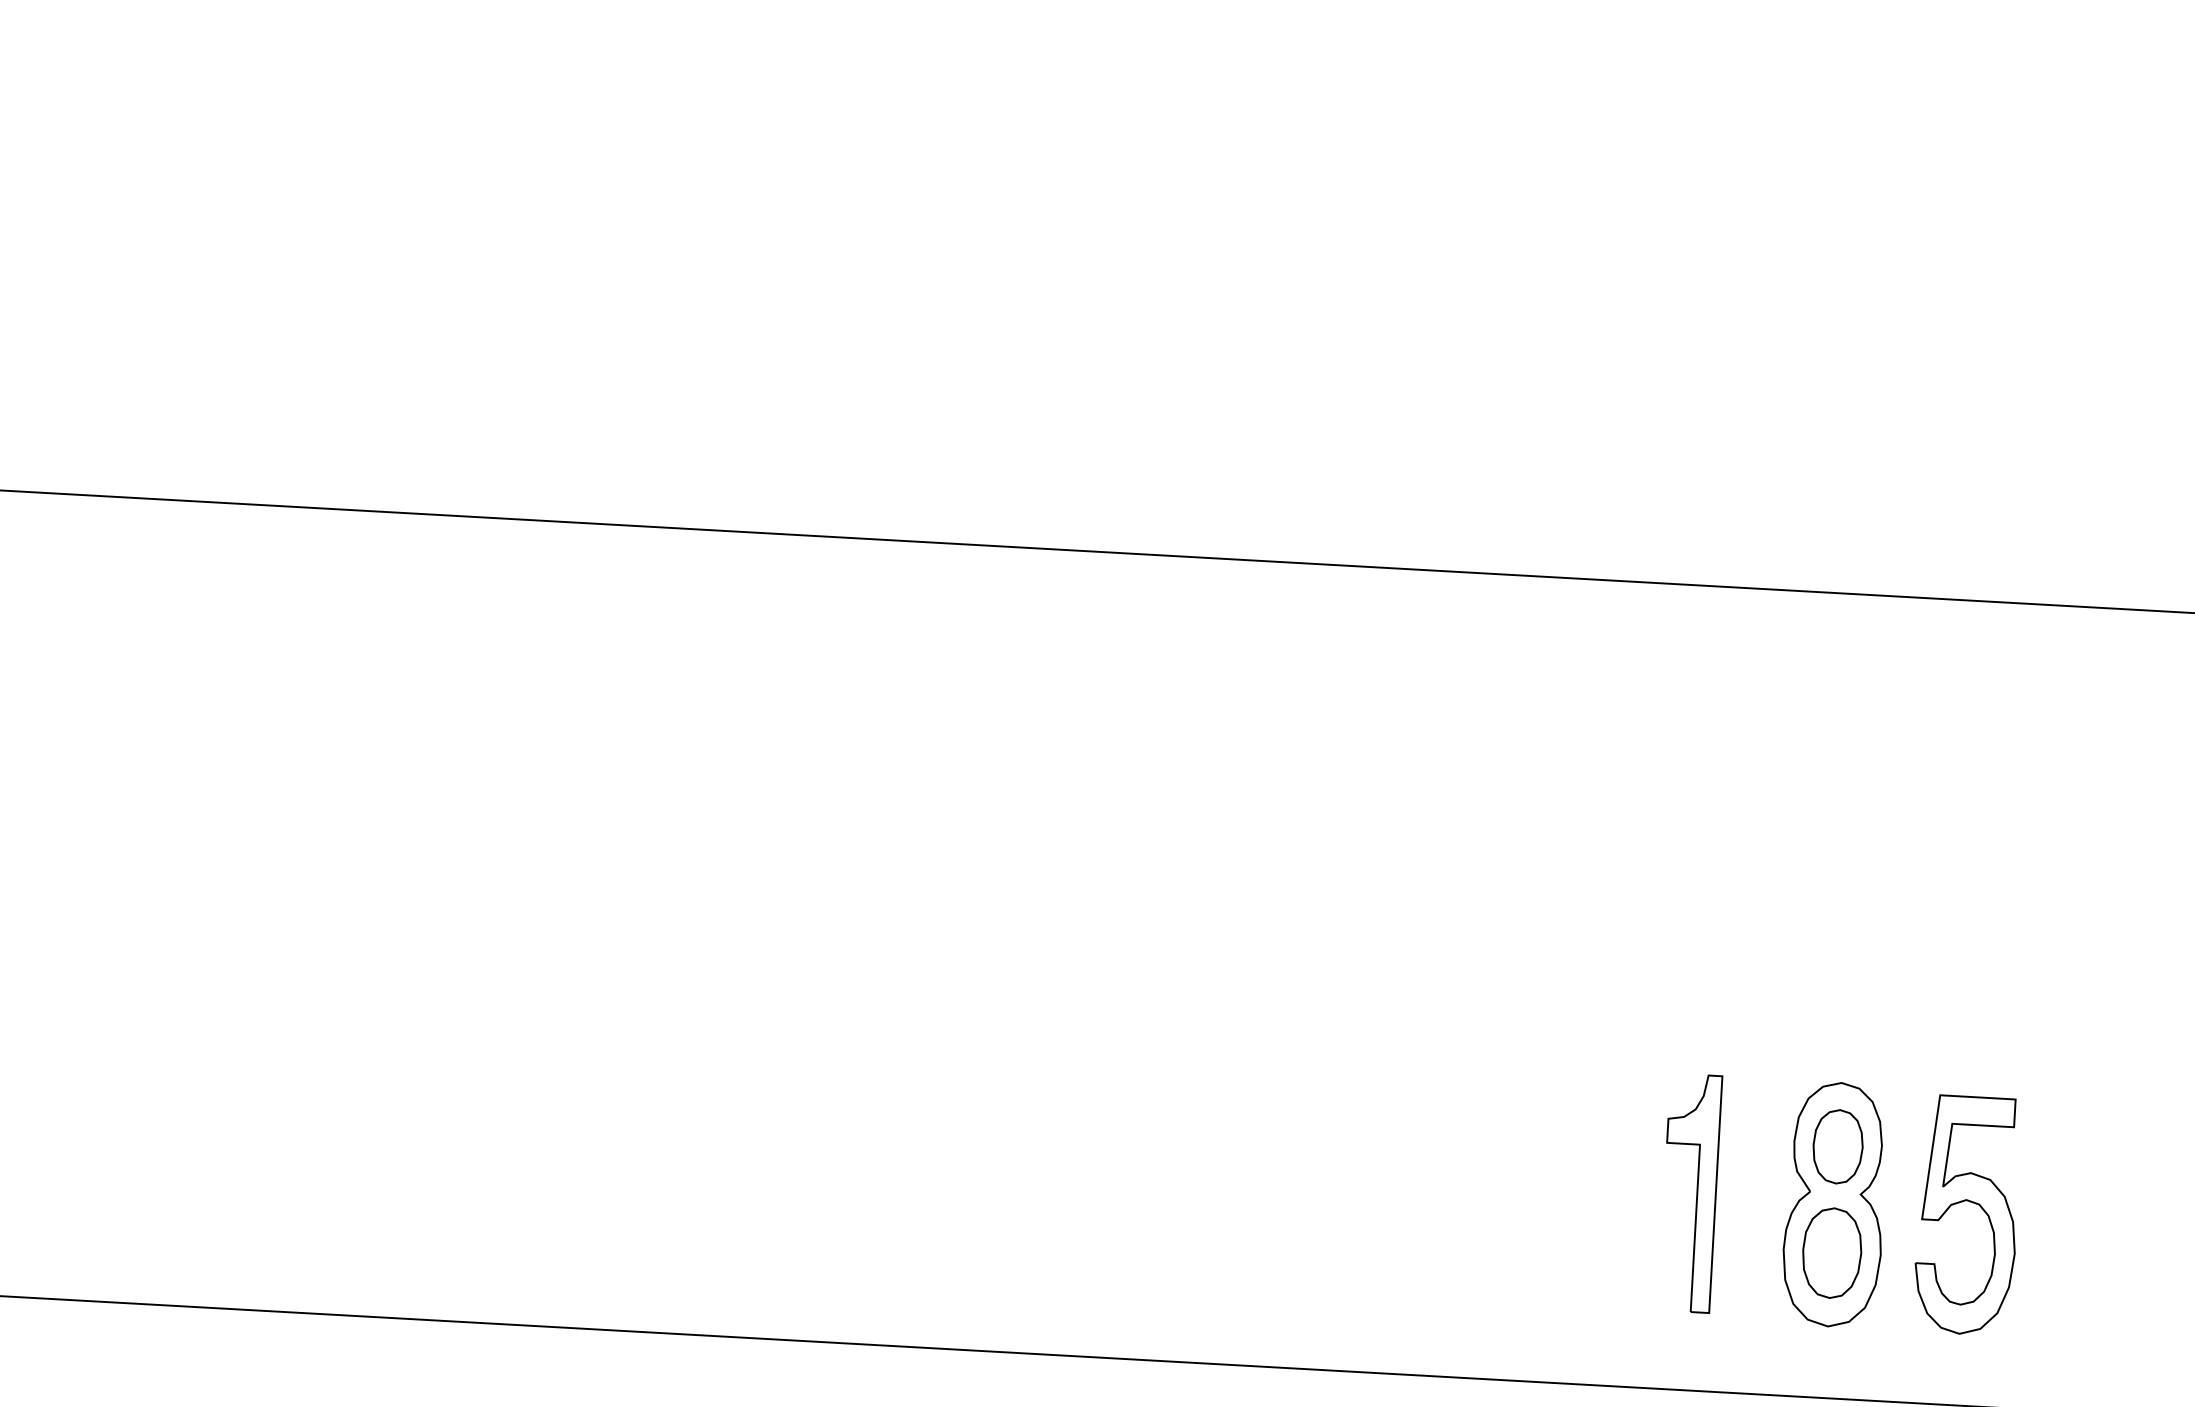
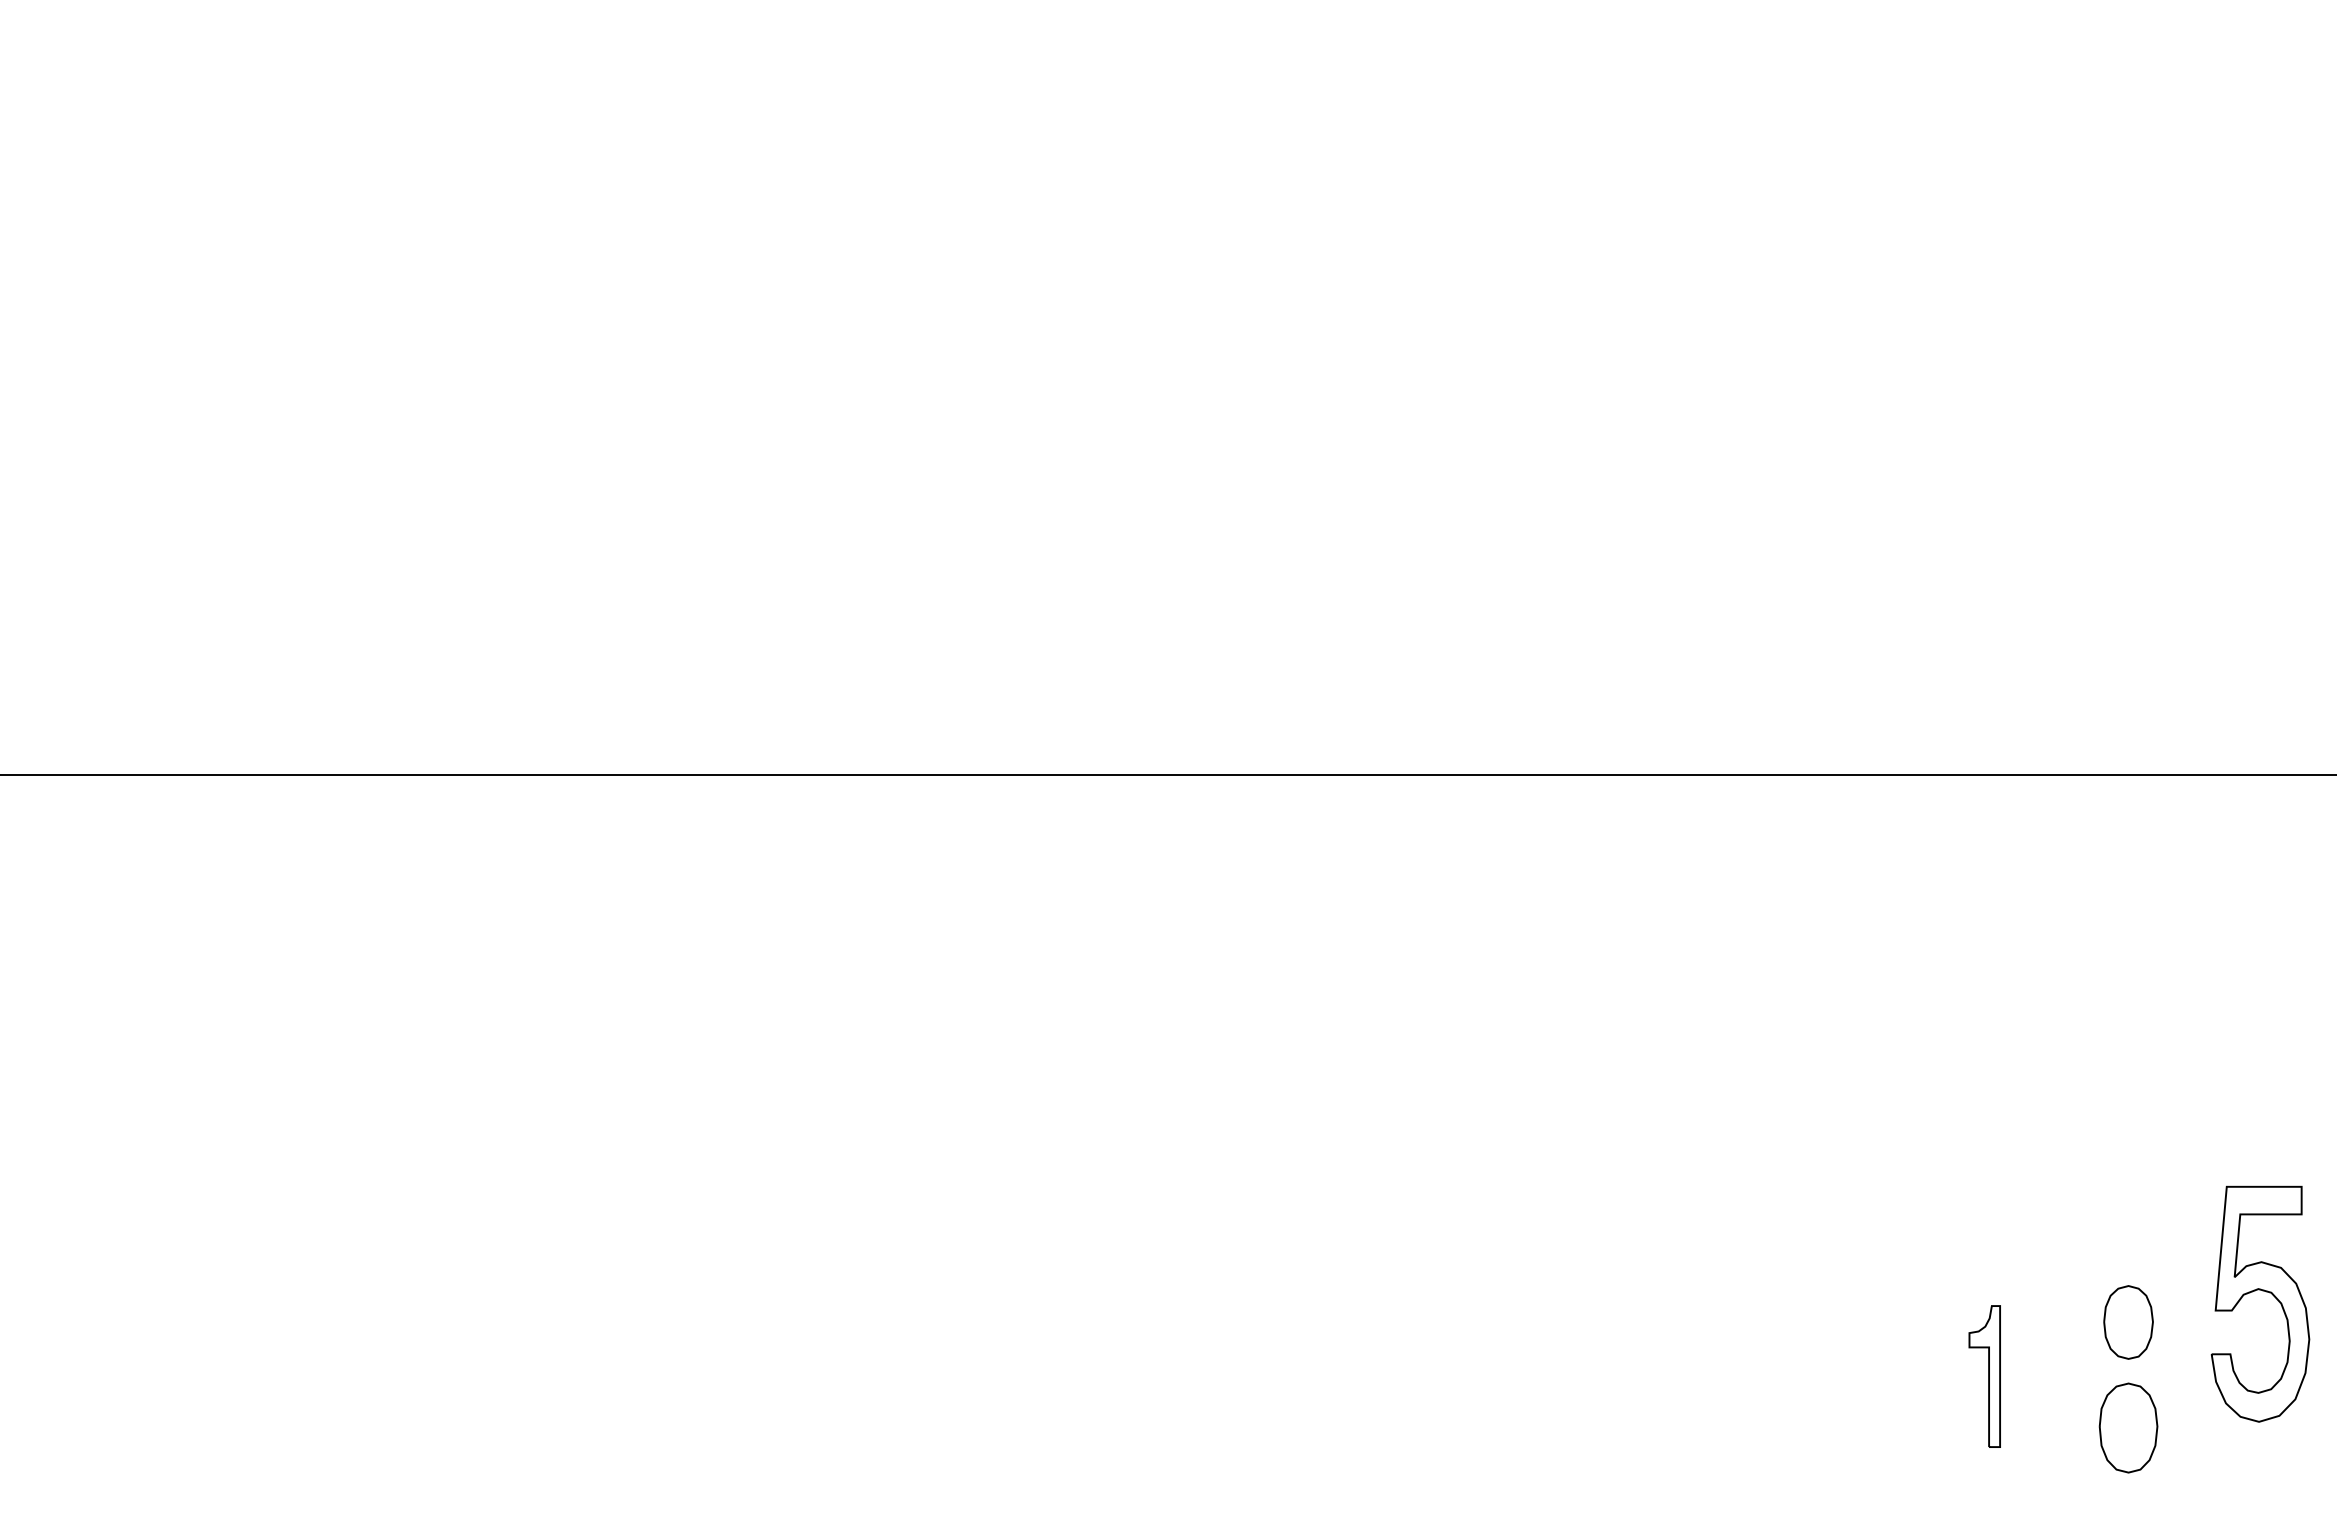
part: (1689, 1193) -> (1984, 1376), size x0.6
part: (1970, 1202) -> (2262, 1291), moved
part: (1834, 1204) -> (2128, 1379), removed

